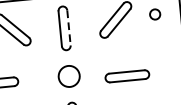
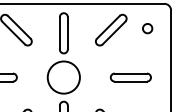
line: (68, 28) -> (67, 33), dashed -> solid
circle: (68, 76) -> (63, 77), size x1.67
part: (126, 76) -> (130, 77), moved

